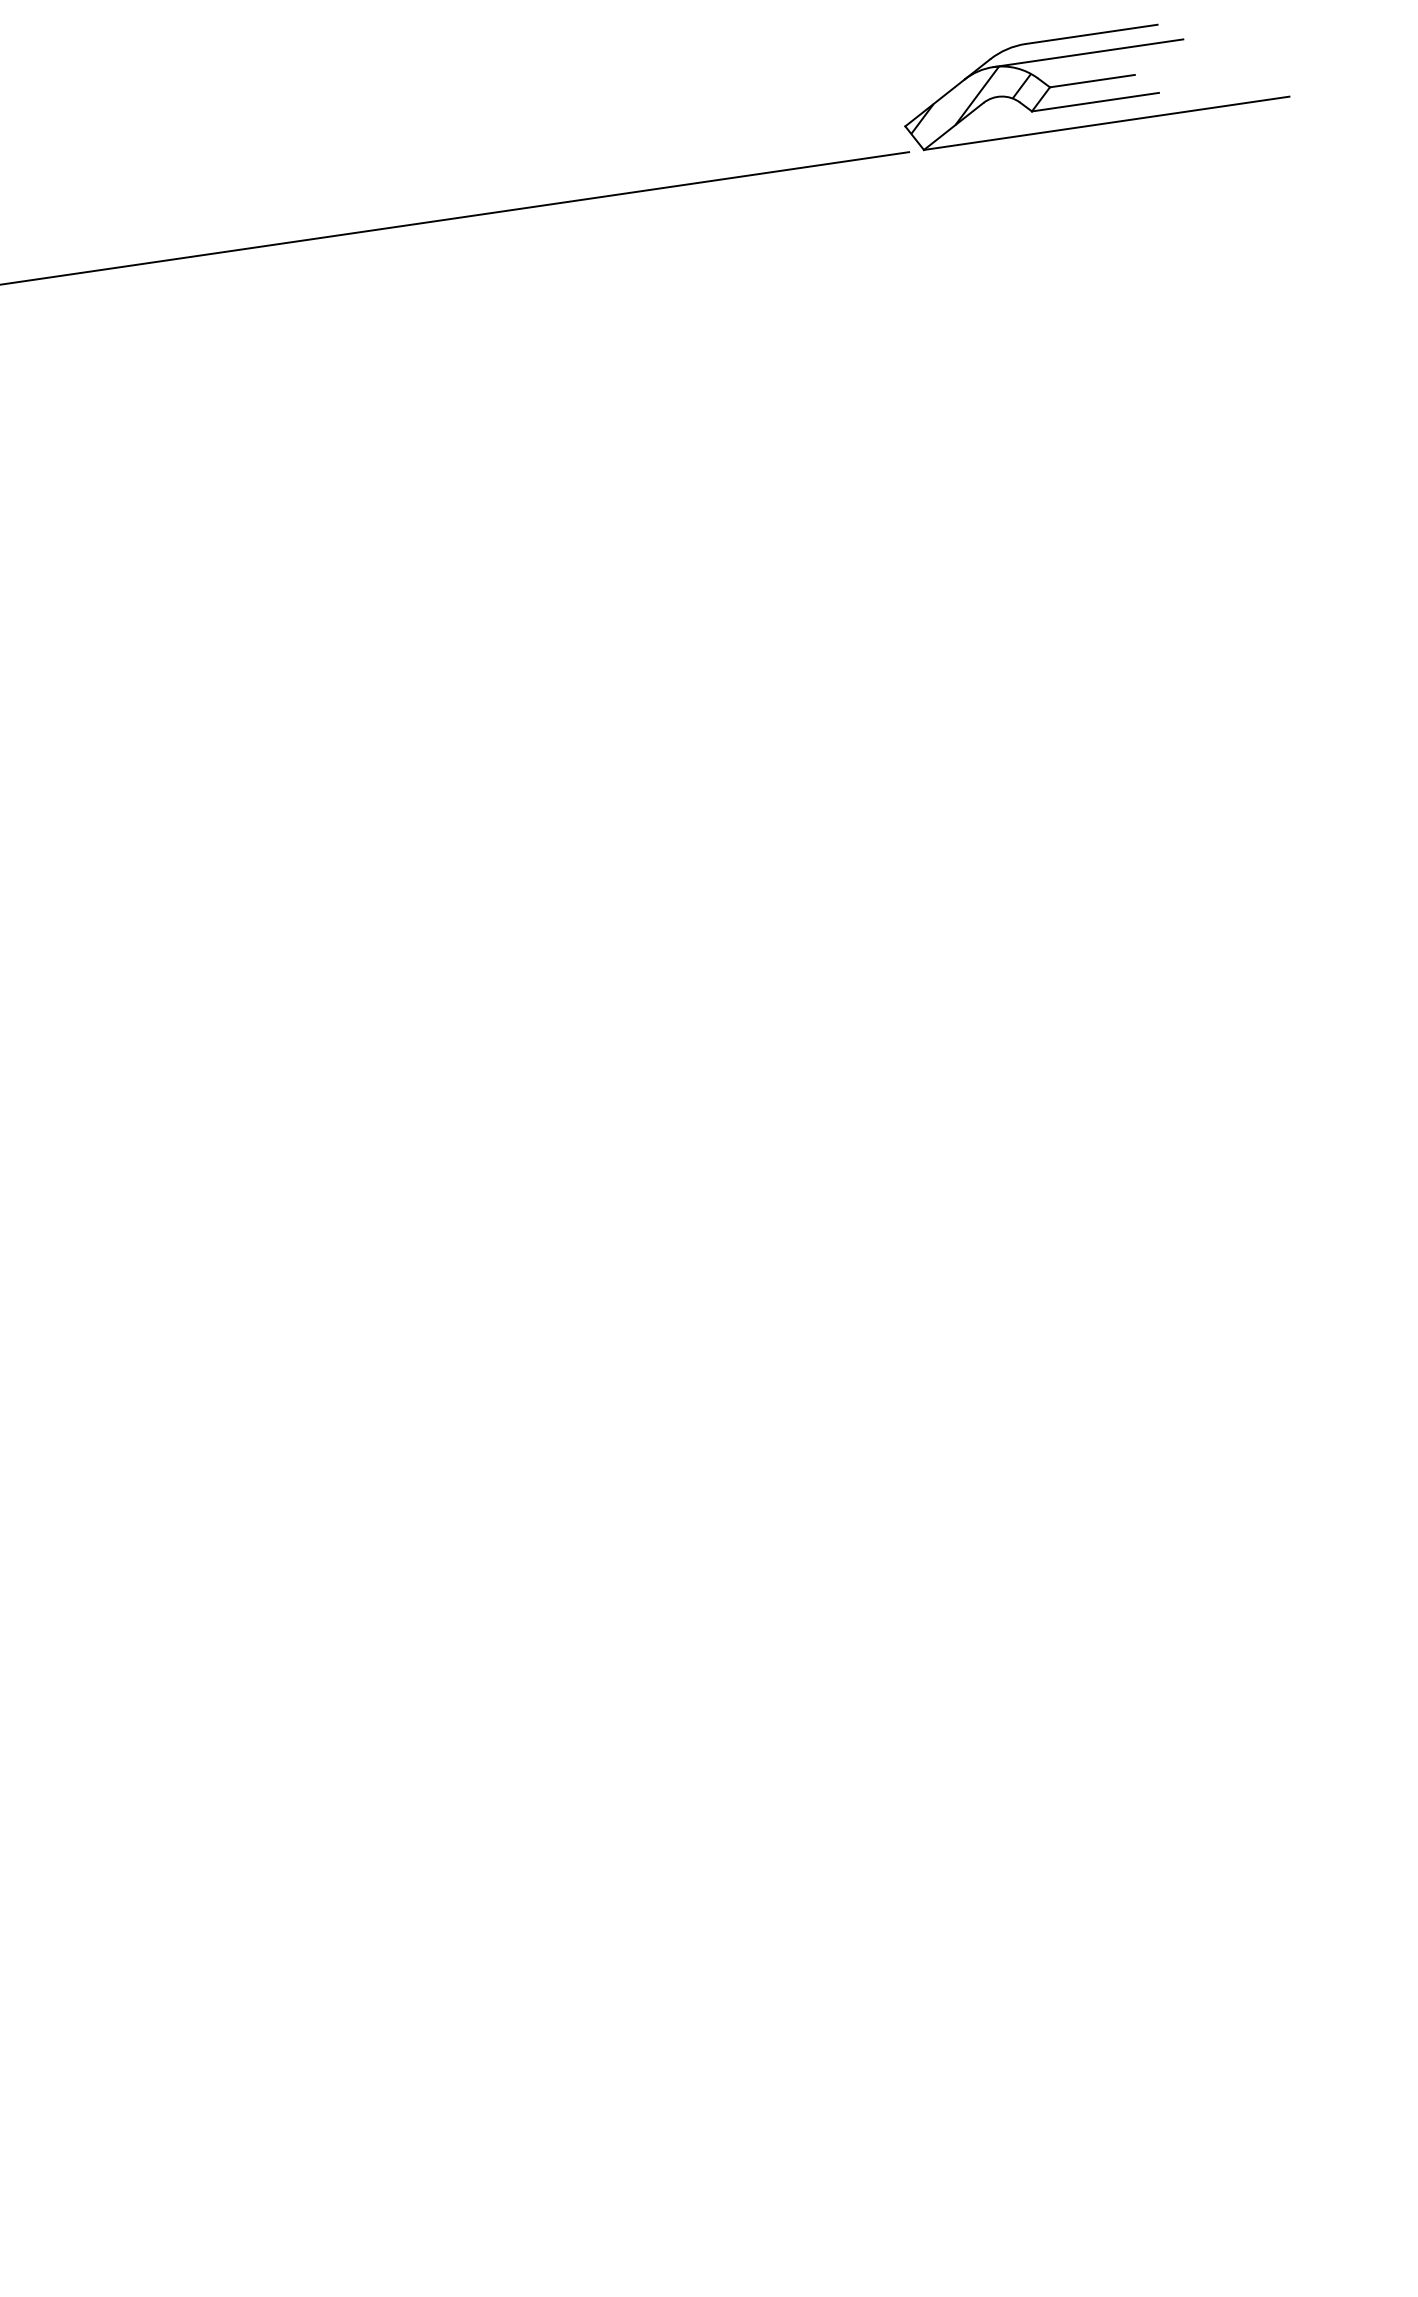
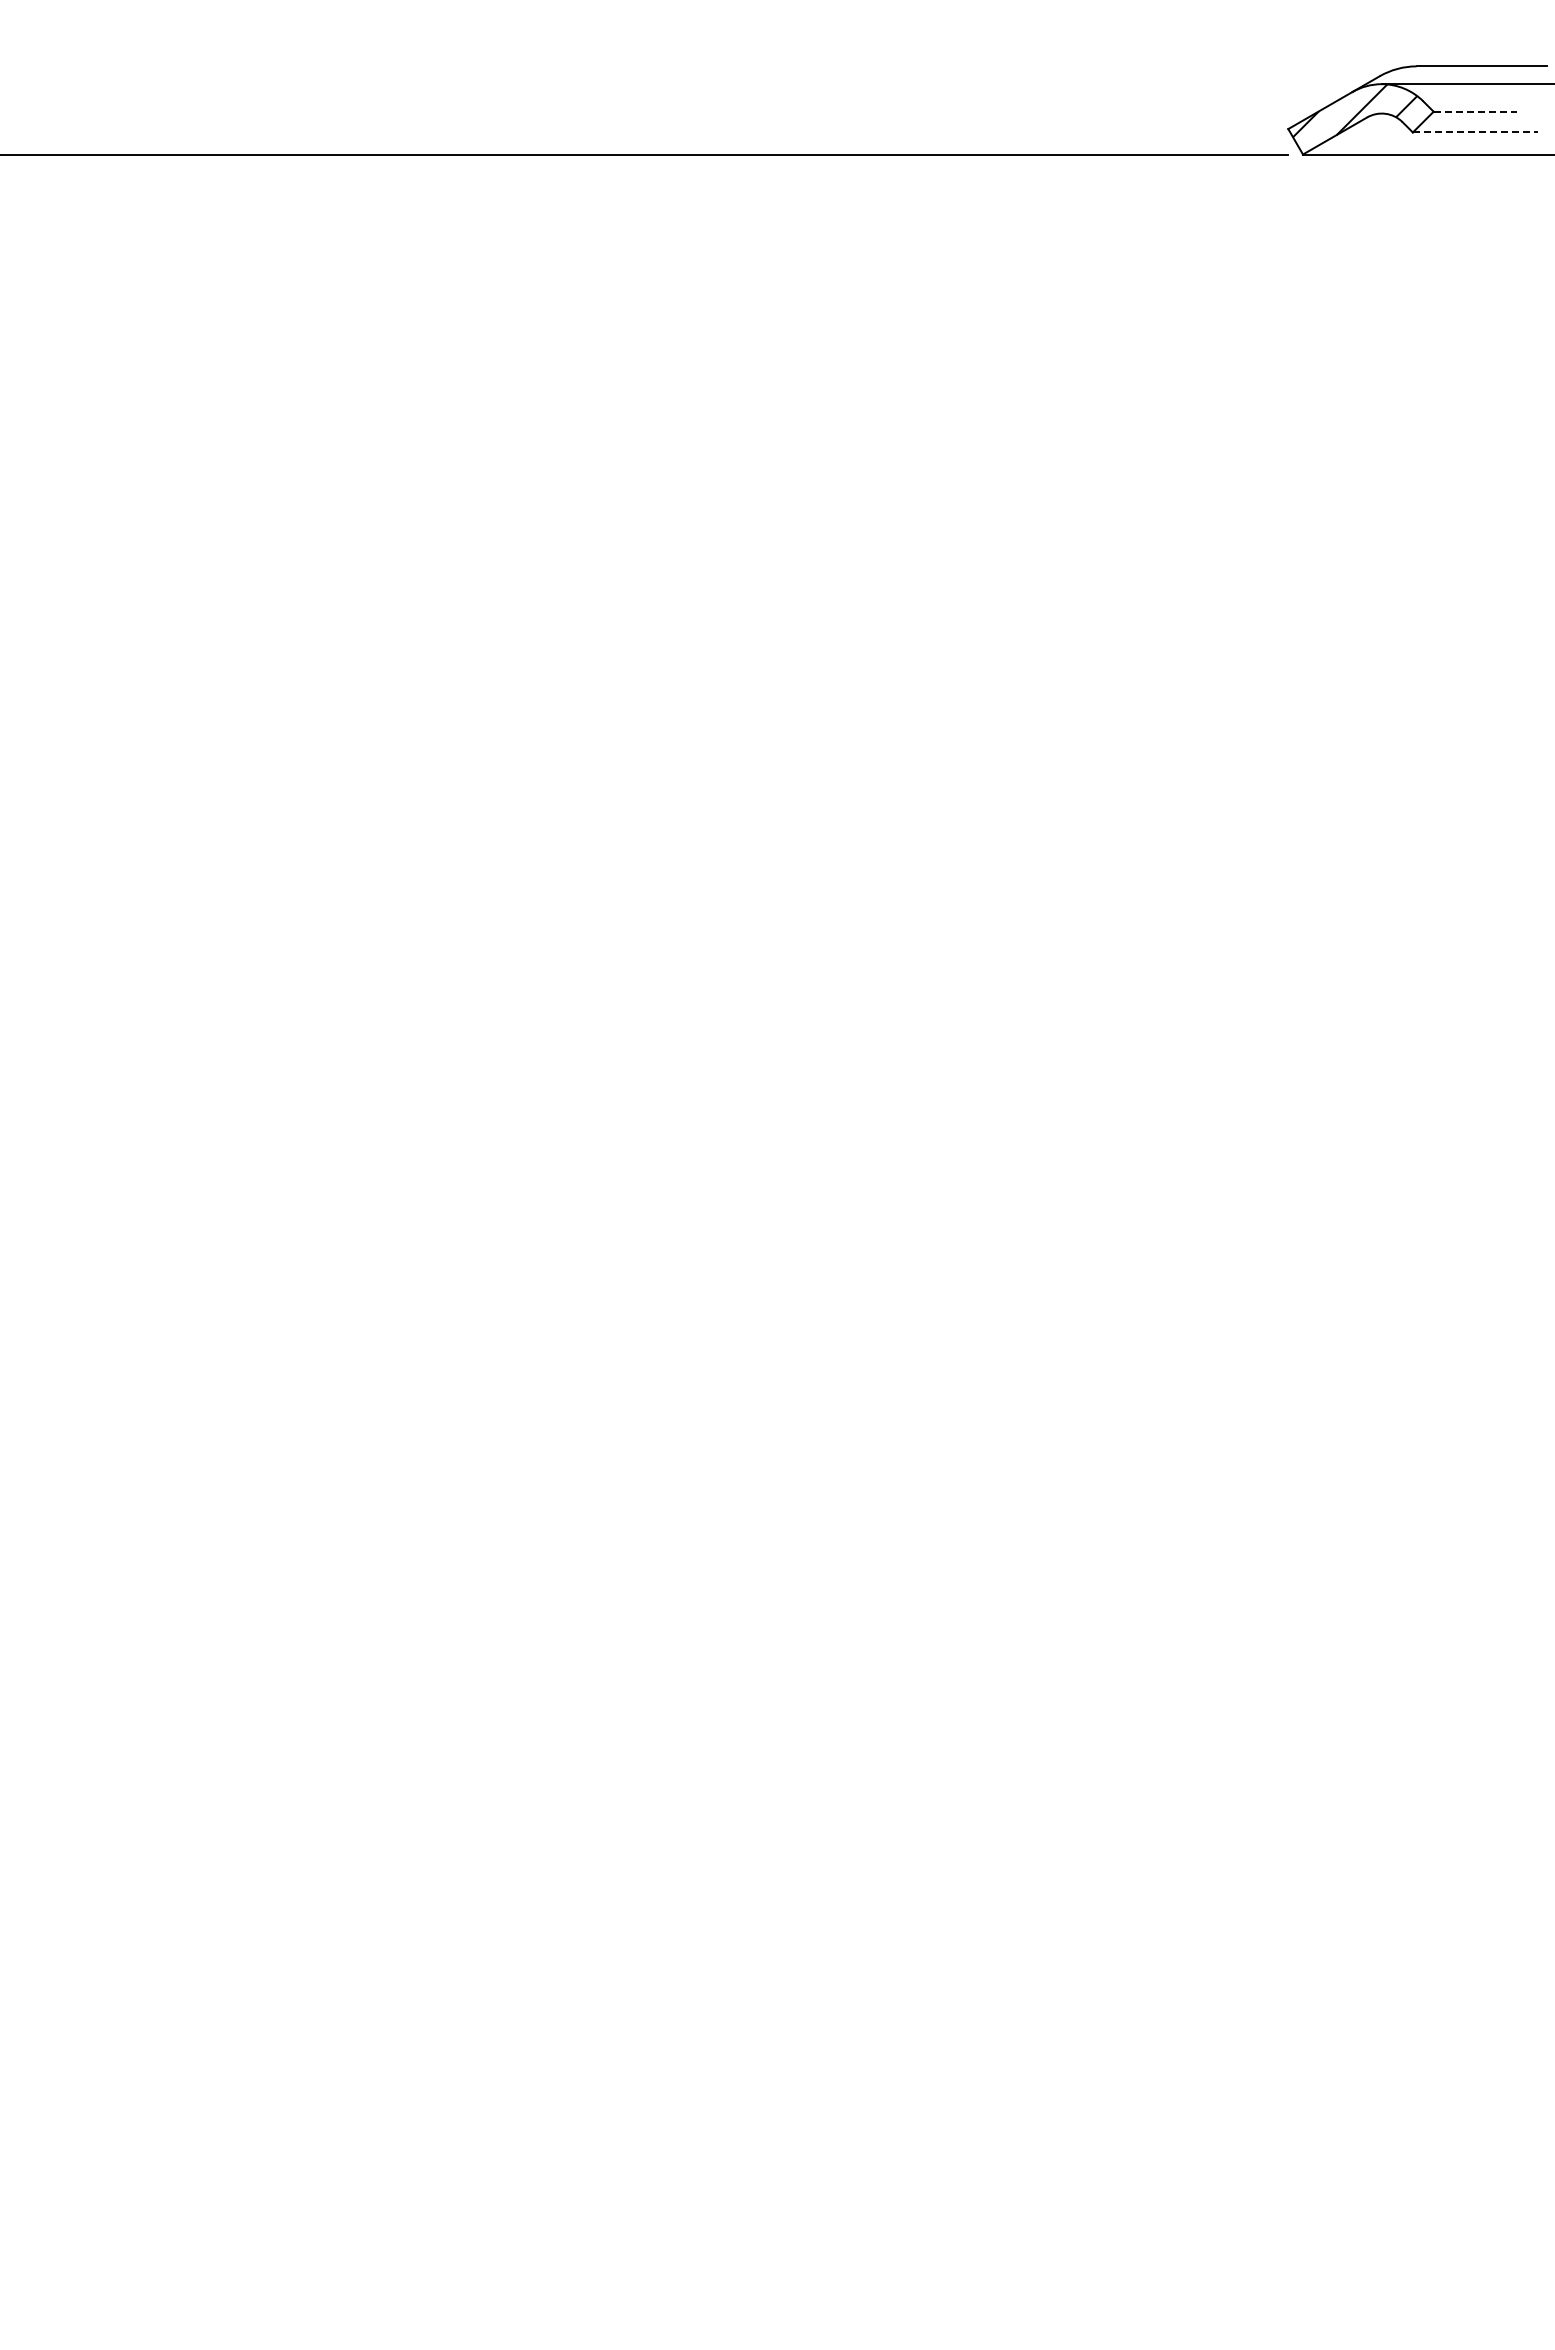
line: (1092, 80) -> (1475, 111), solid -> dashed
line: (1095, 102) -> (1475, 132), solid -> dashed

